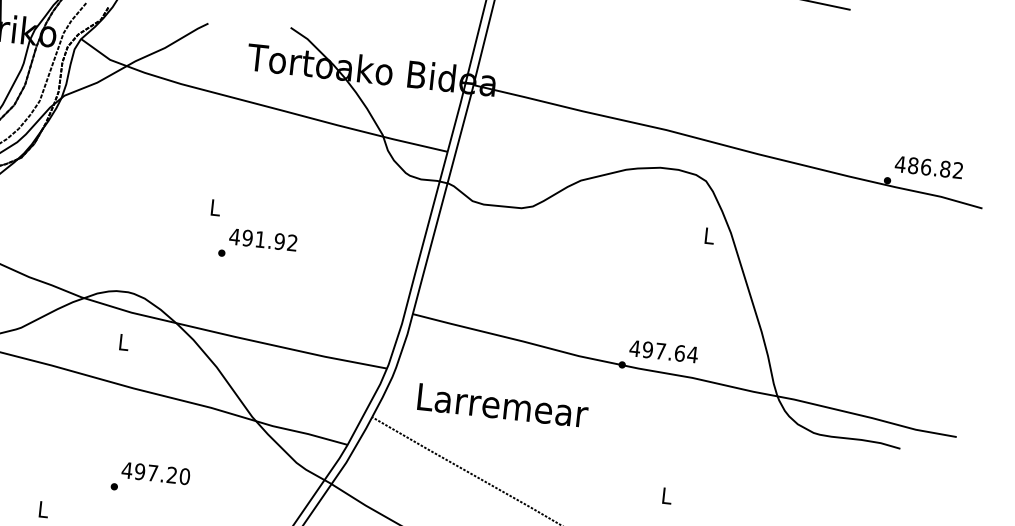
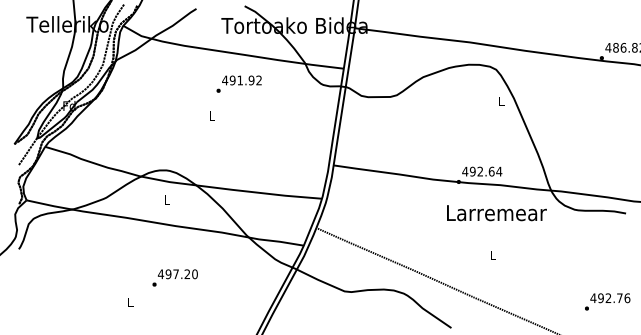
text: (256, 244) -> (238, 83), moved
text: (660, 351) -> (480, 171), 497.64 -> 492.64
text: (502, 406) -> (496, 213), moved
text: (149, 478) -> (174, 277), moved

